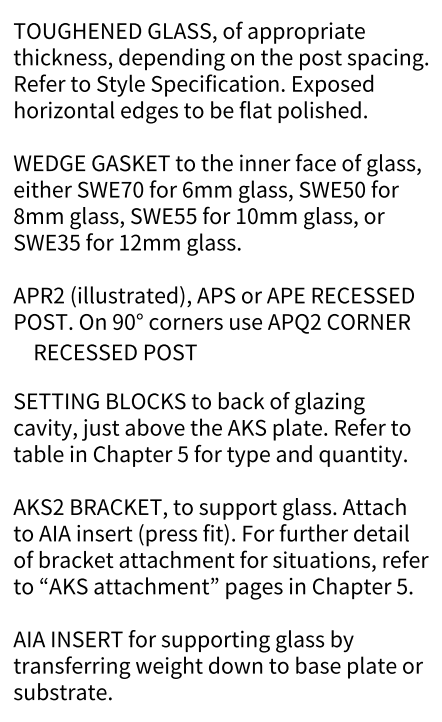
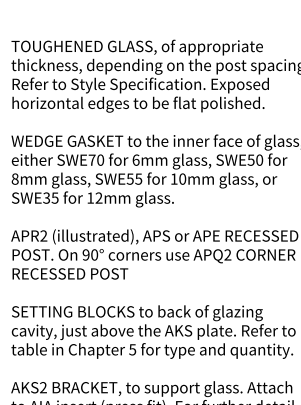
text: (115, 352) -> (69, 273), moved

